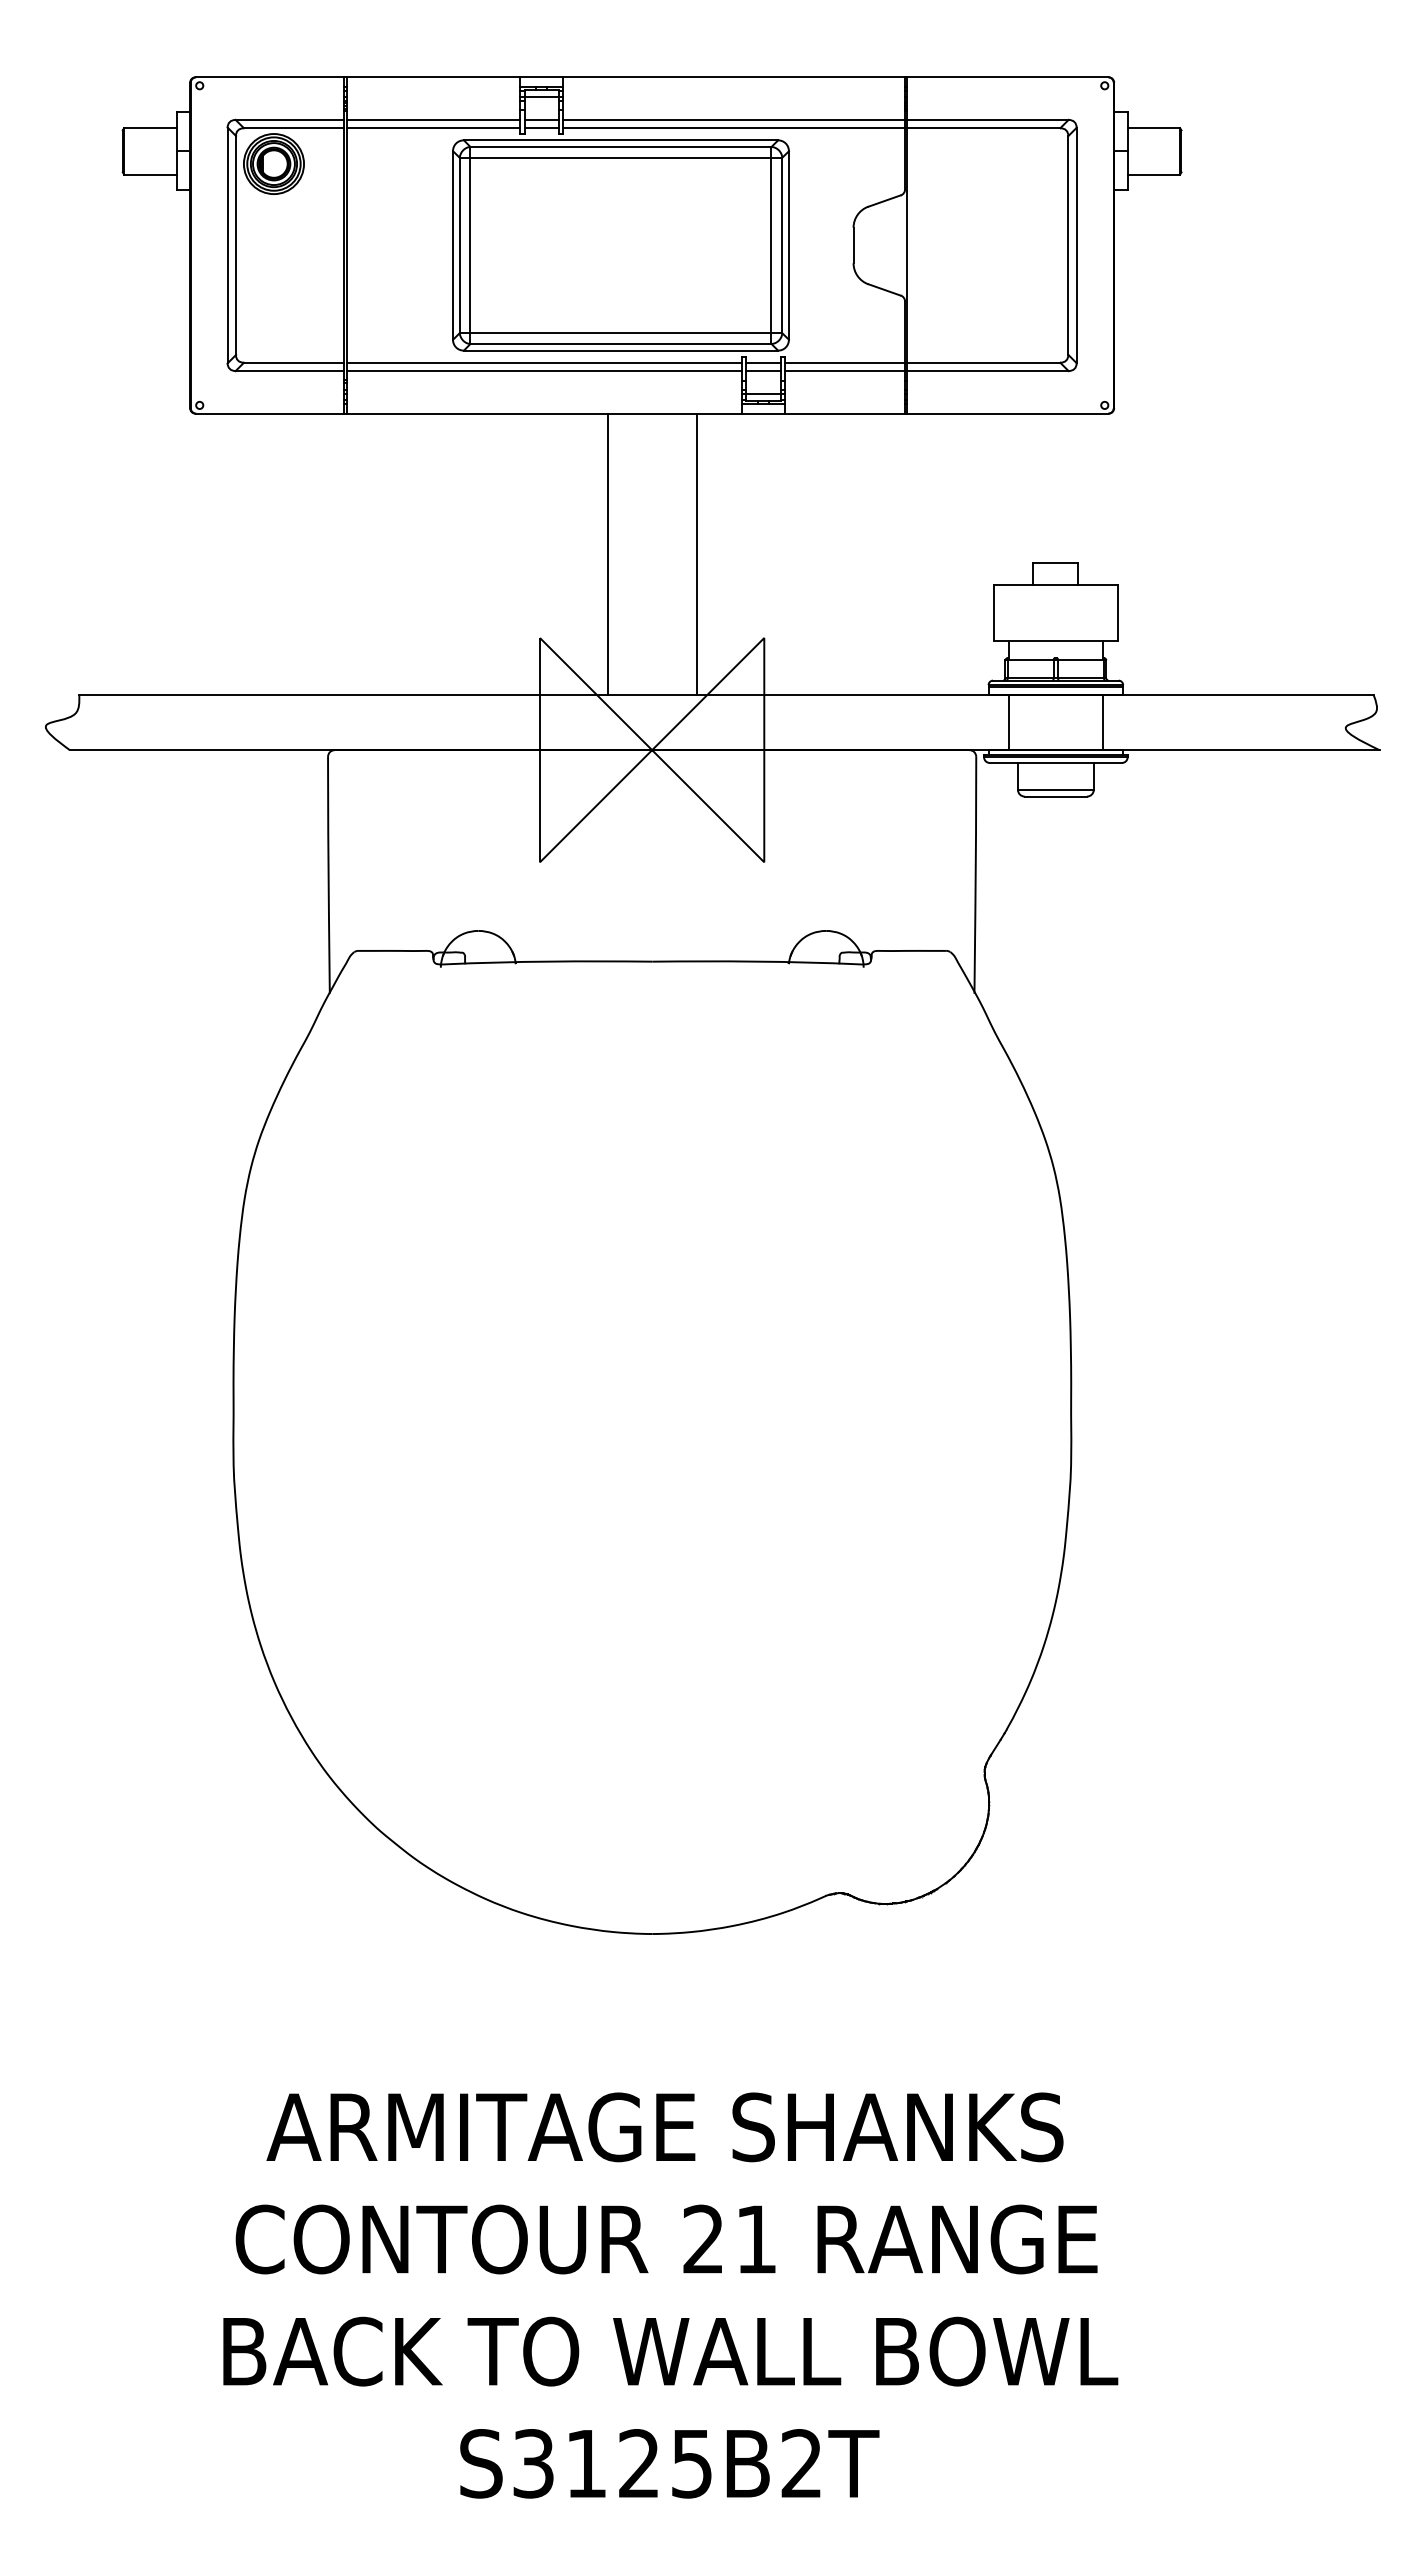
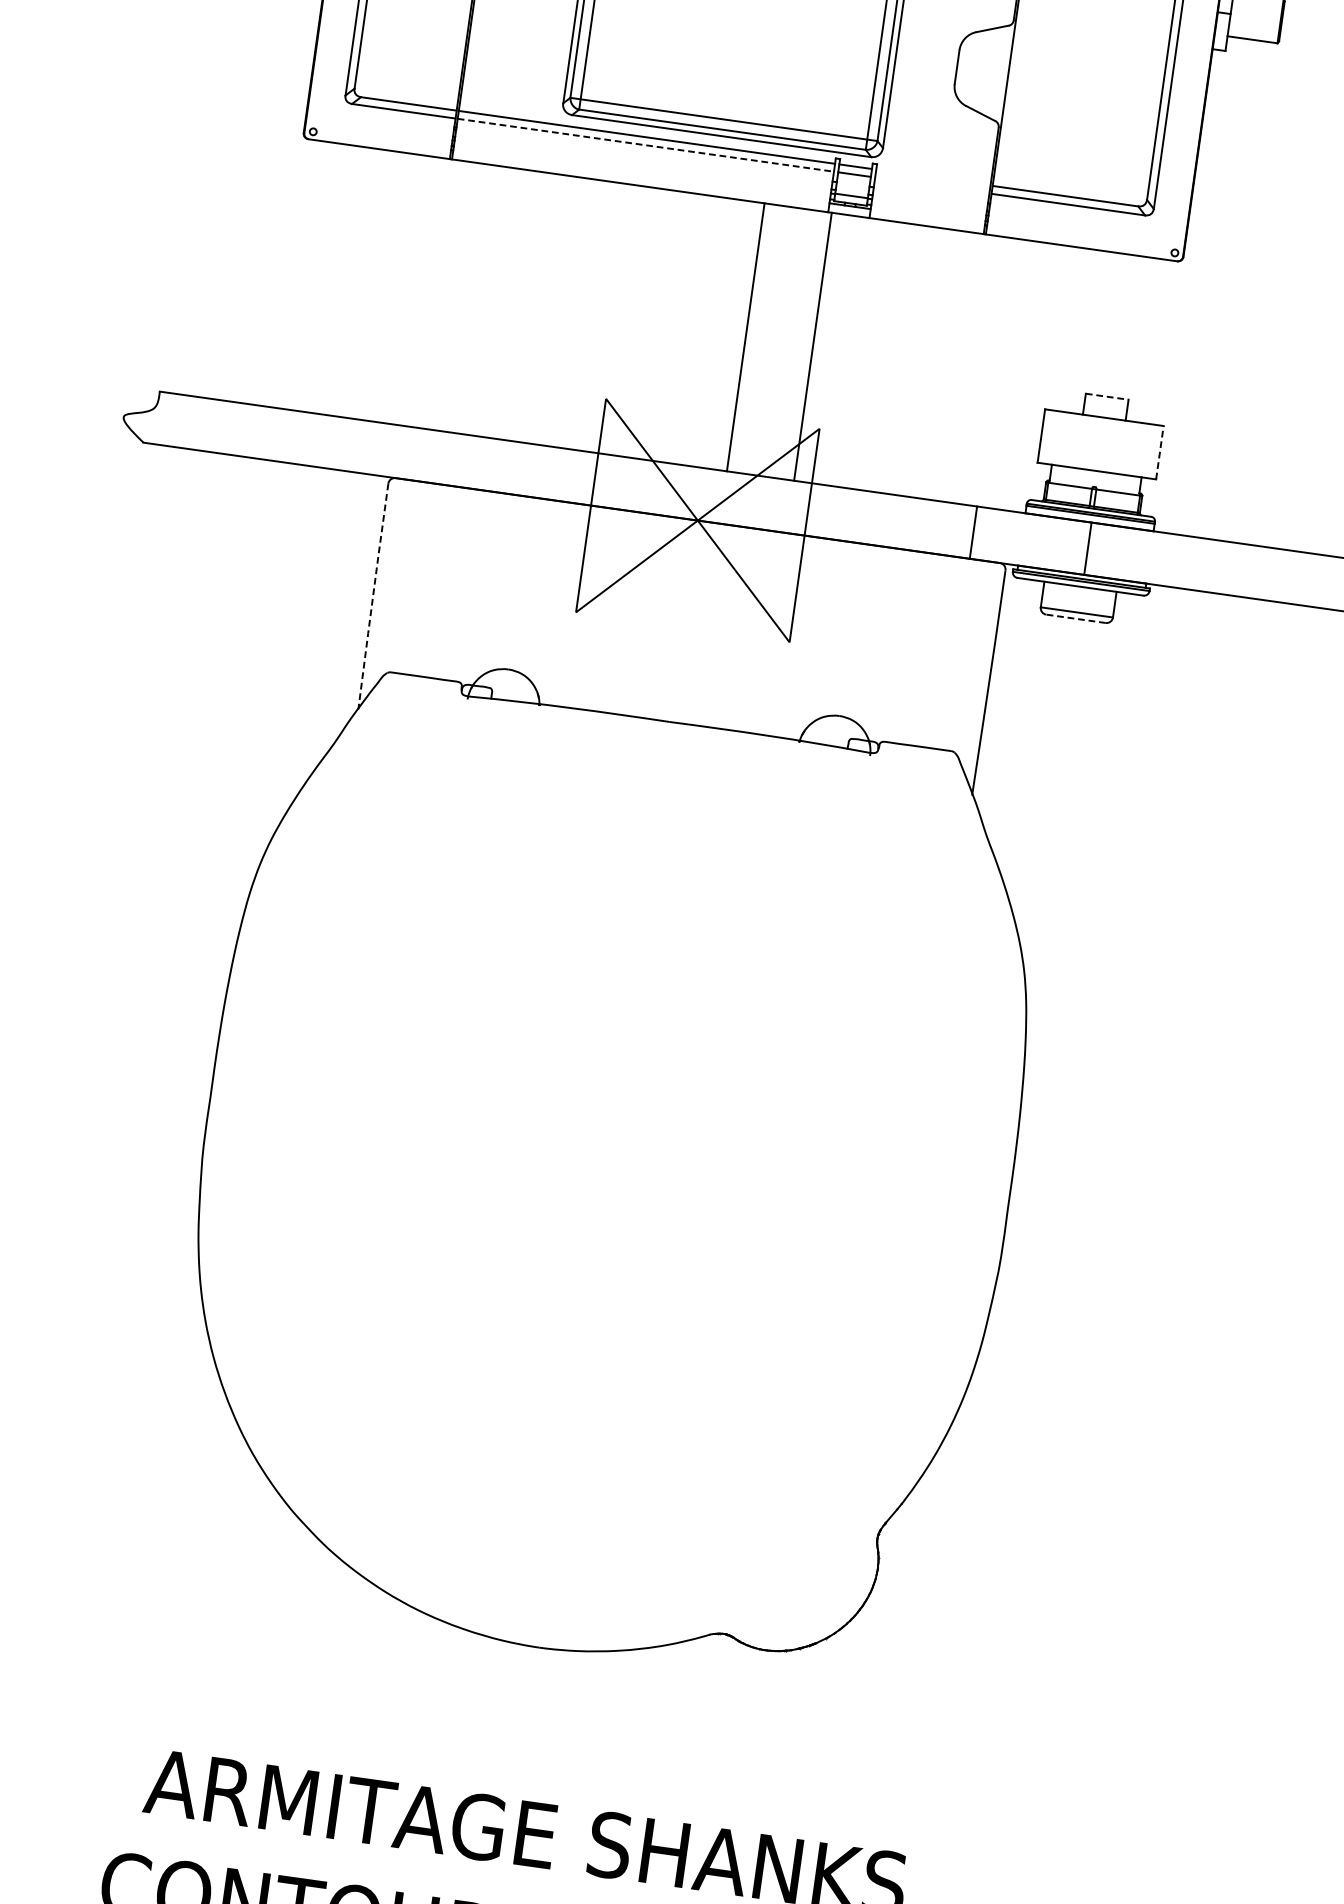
line: (845, 362) -> (933, 177), removed
line: (544, 371) -> (646, 145), solid -> dashed
line: (845, 371) -> (932, 185), removed
line: (607, 554) -> (745, 337), moved
line: (696, 554) -> (812, 346), moved
line: (1056, 563) -> (1107, 396), solid -> dashed
line: (1118, 612) -> (1160, 451), solid -> dashed
line: (1008, 722) -> (973, 532), moved
line: (1102, 722) -> (1087, 548), moved
line: (1055, 796) -> (1075, 618), solid -> dashed
line: (328, 875) -> (372, 596), solid -> dashed

